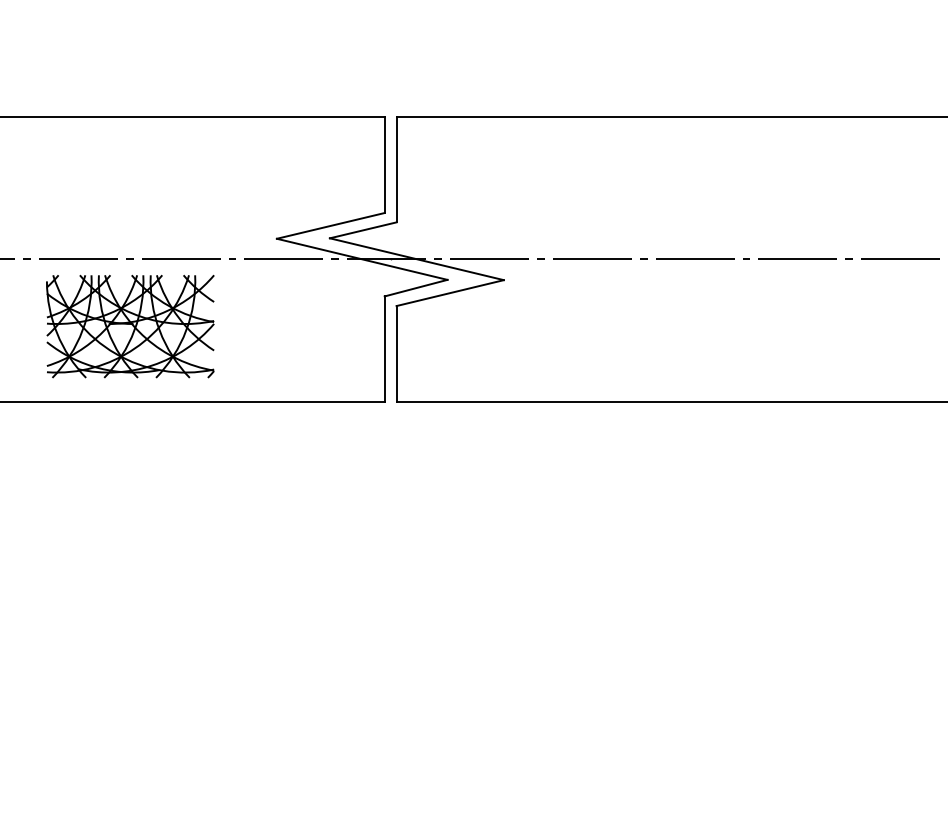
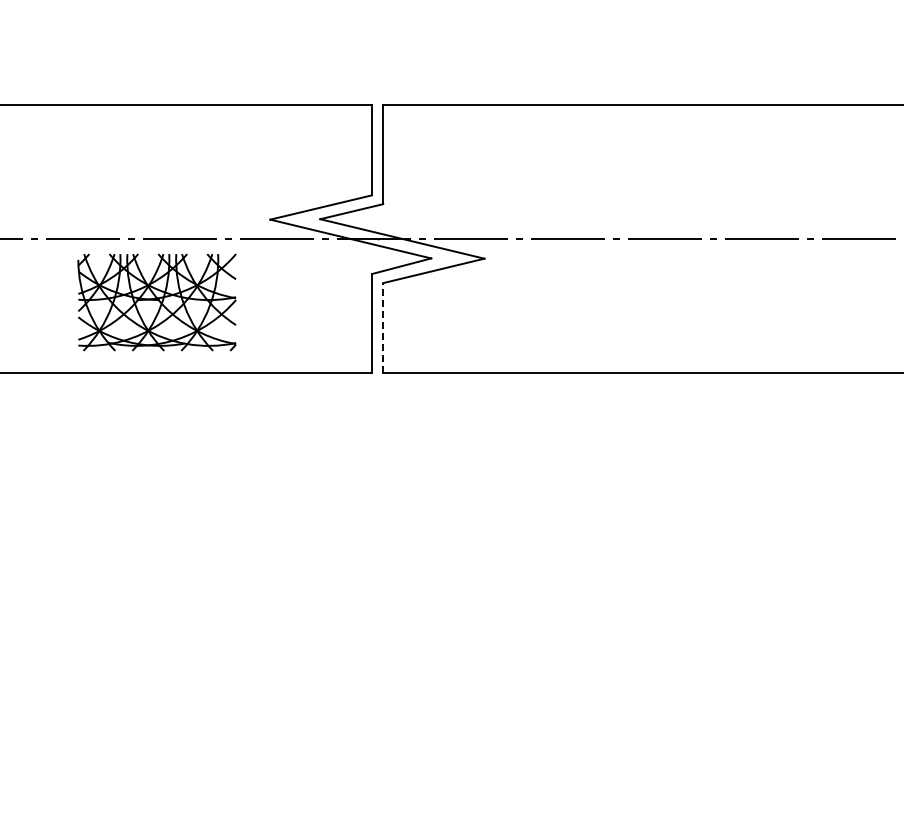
part: (129, 326) -> (156, 302), moved
line: (396, 353) -> (383, 327), solid -> dashed

